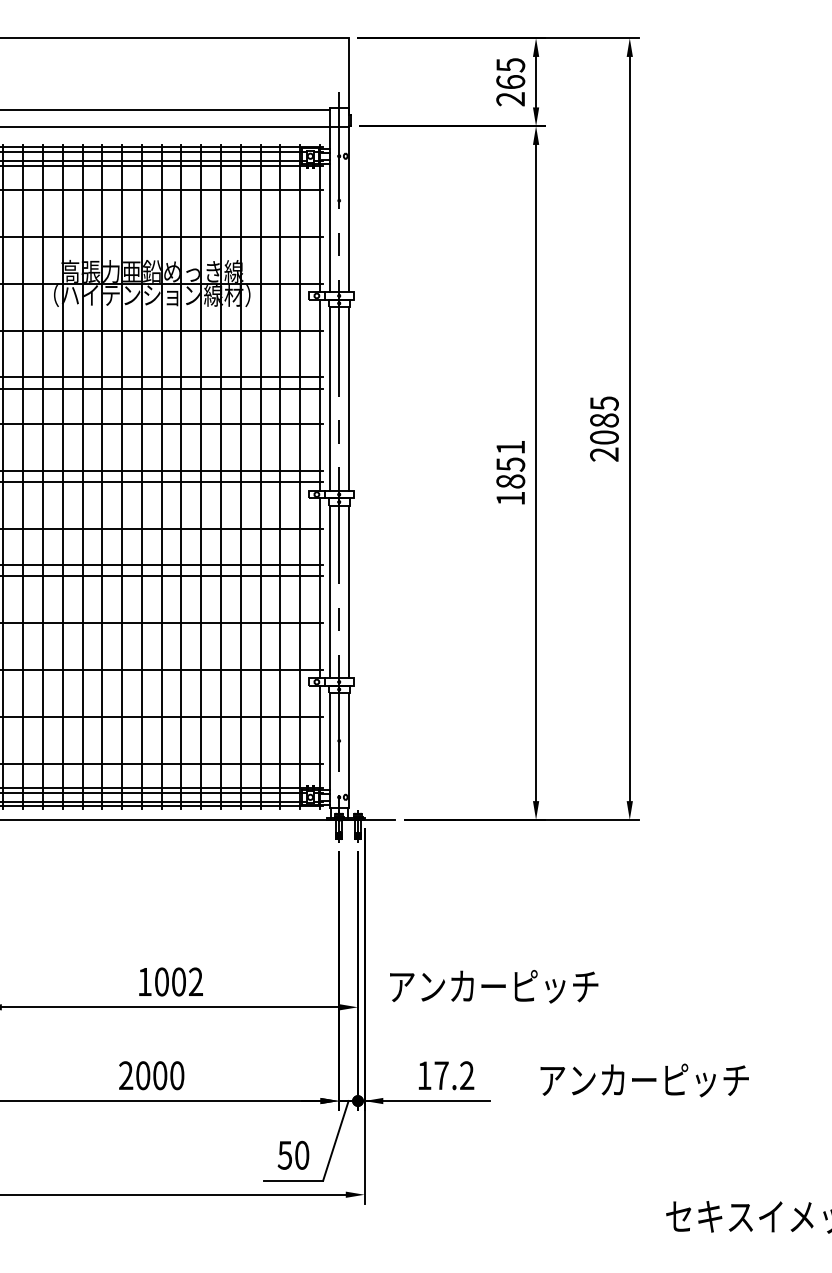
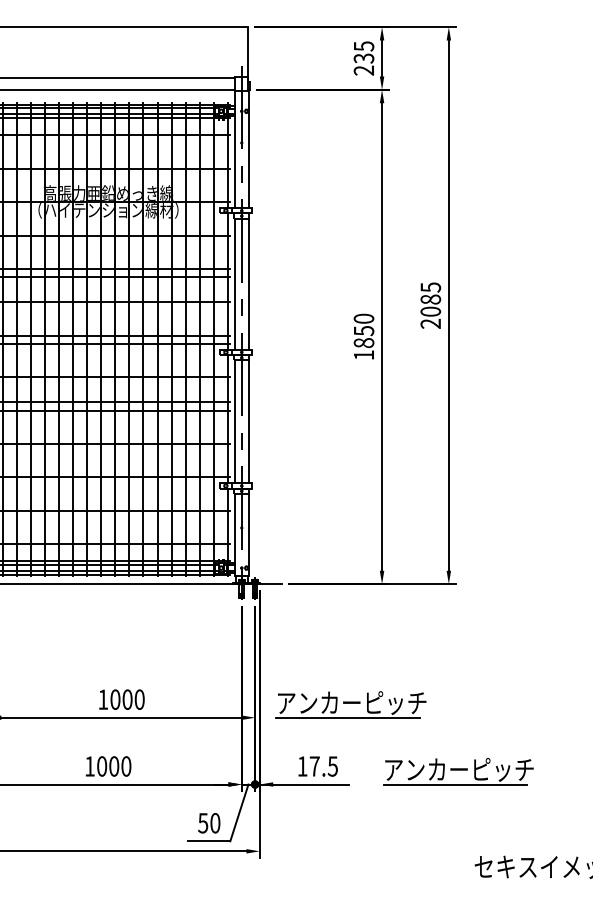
text: (510, 82) -> (363, 58), 265 -> 235
text: (510, 447) -> (363, 318), 1851 -> 1850
text: (195, 981) -> (139, 699), 1002 -> 1000
line: (488, 1007) -> (348, 717), added
text: (126, 1075) -> (90, 766), 2000 -> 1000
text: (466, 1075) -> (332, 766), 17.2 -> 17.5
line: (638, 1101) -> (455, 784), added

